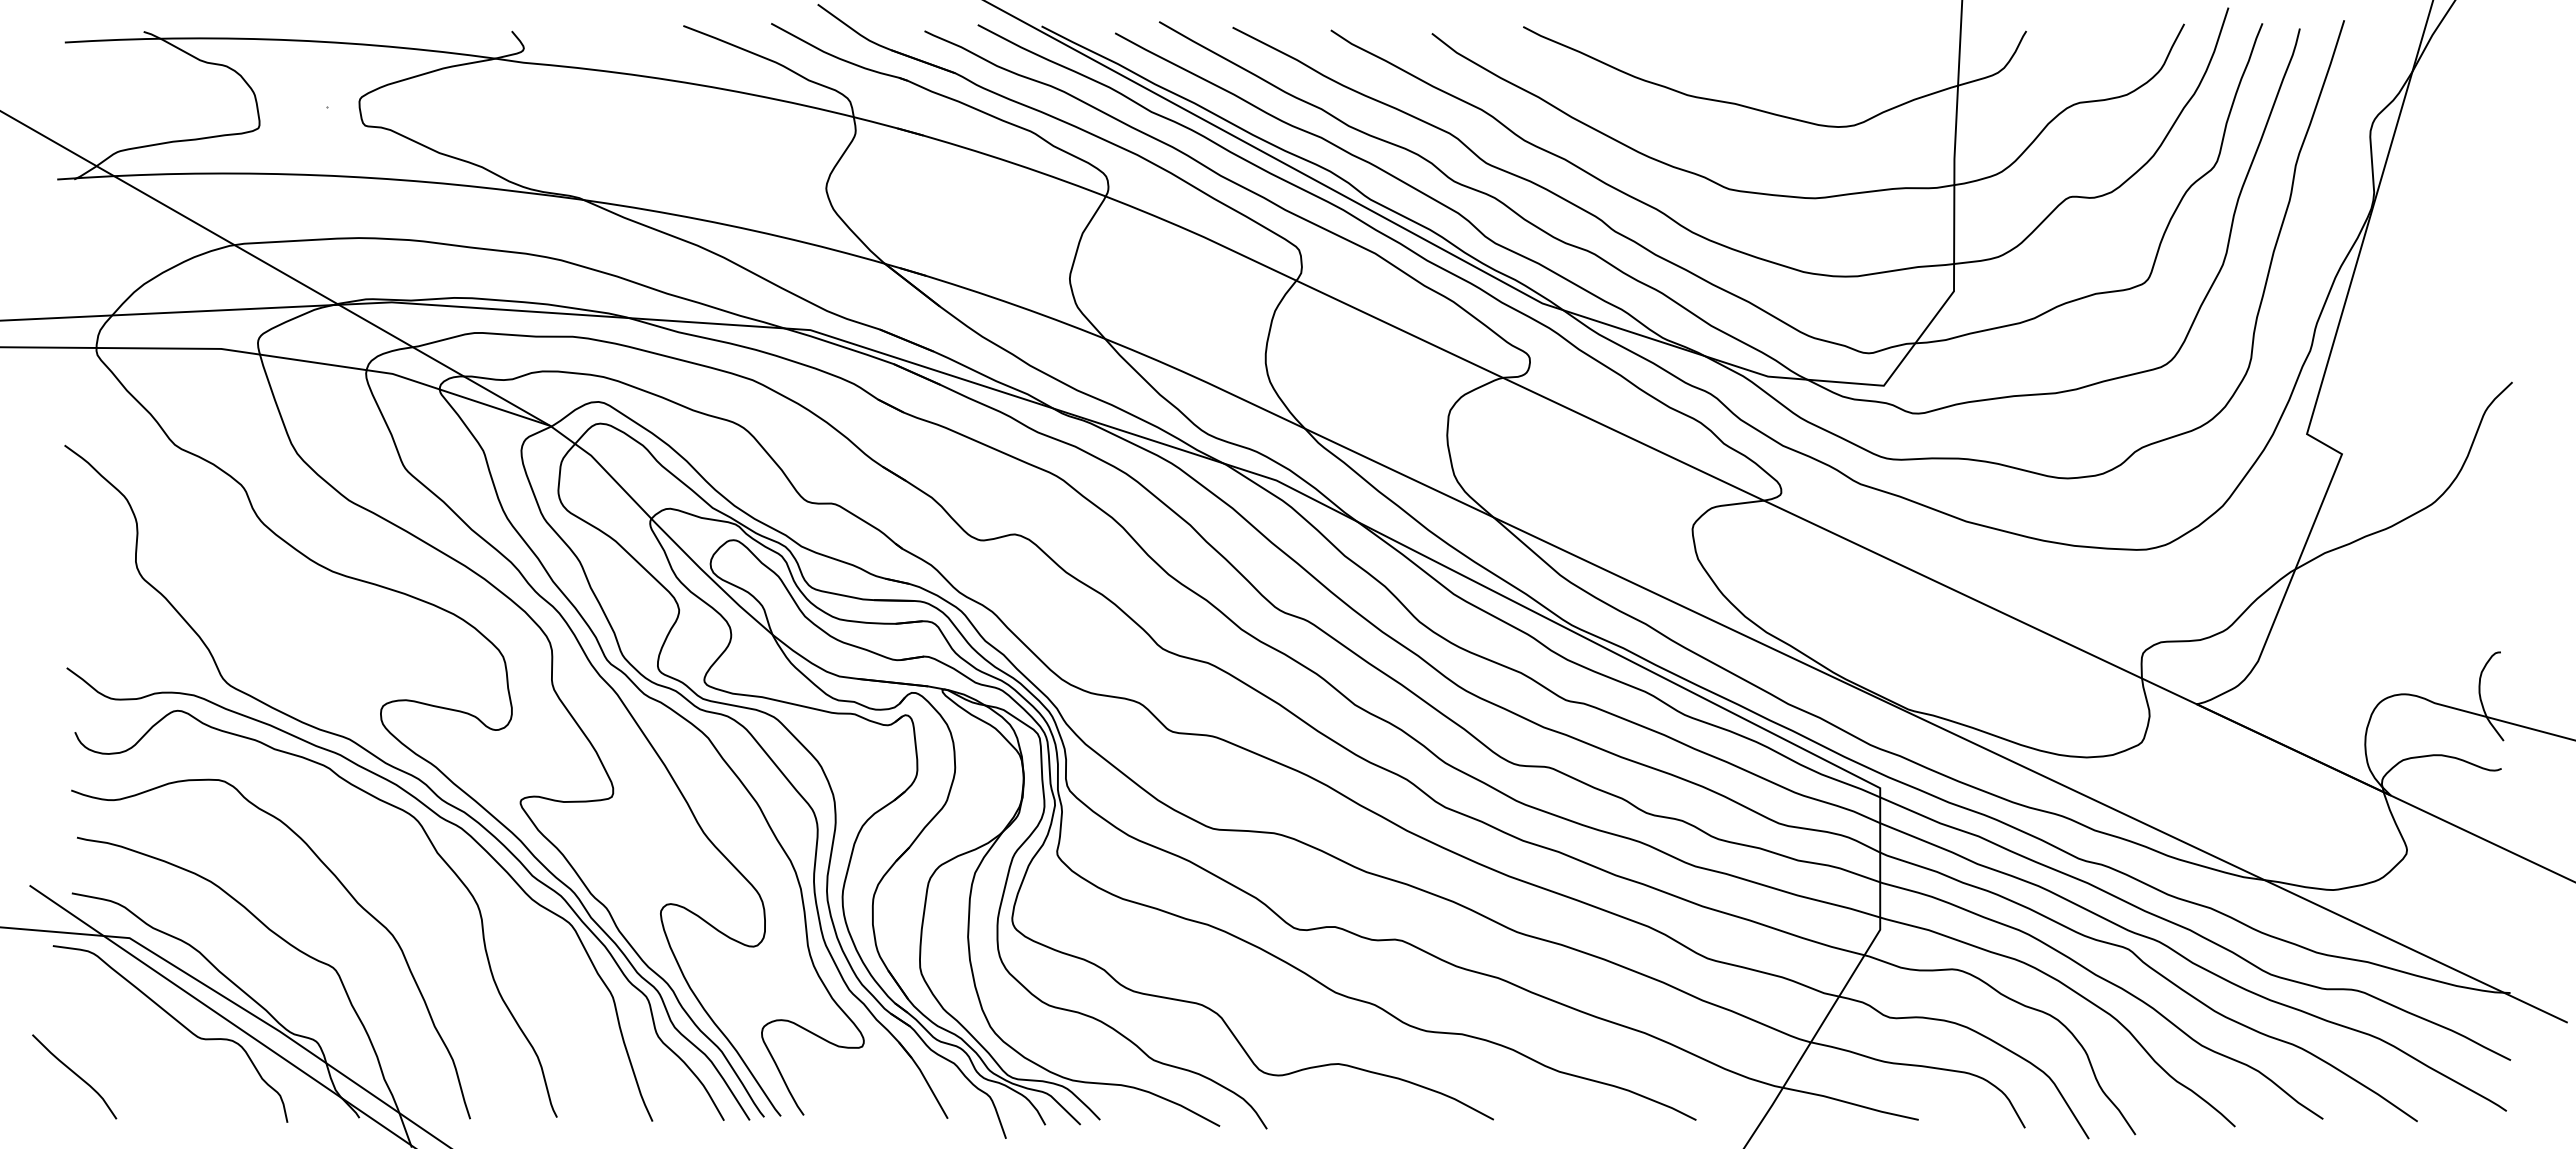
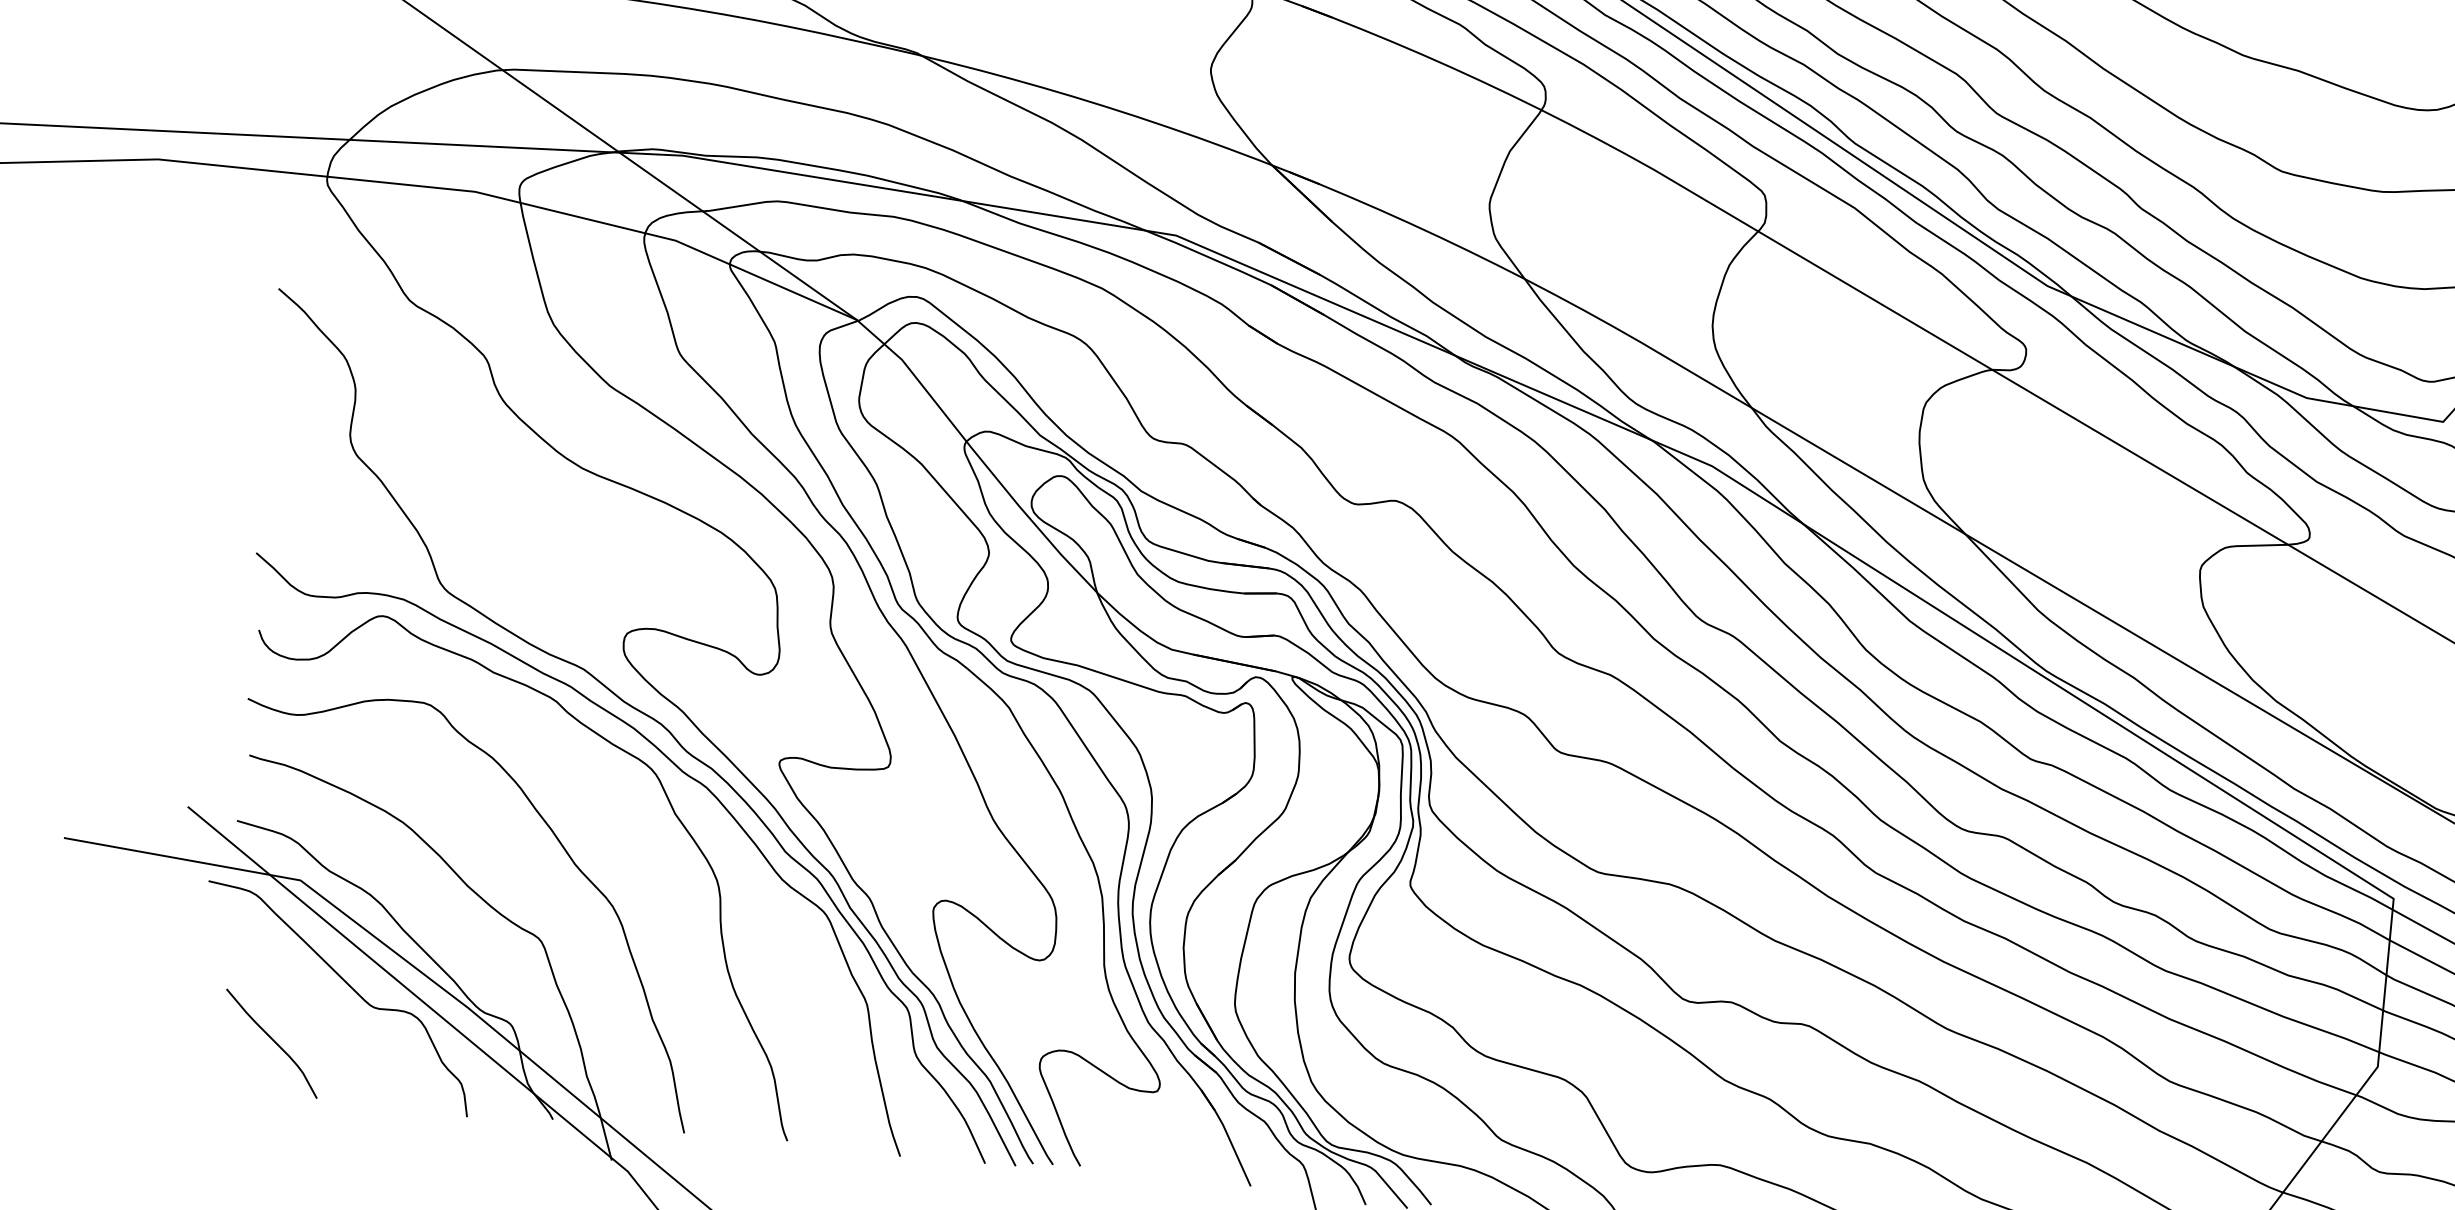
curve: (75, 1075) -> (273, 1042), moved

